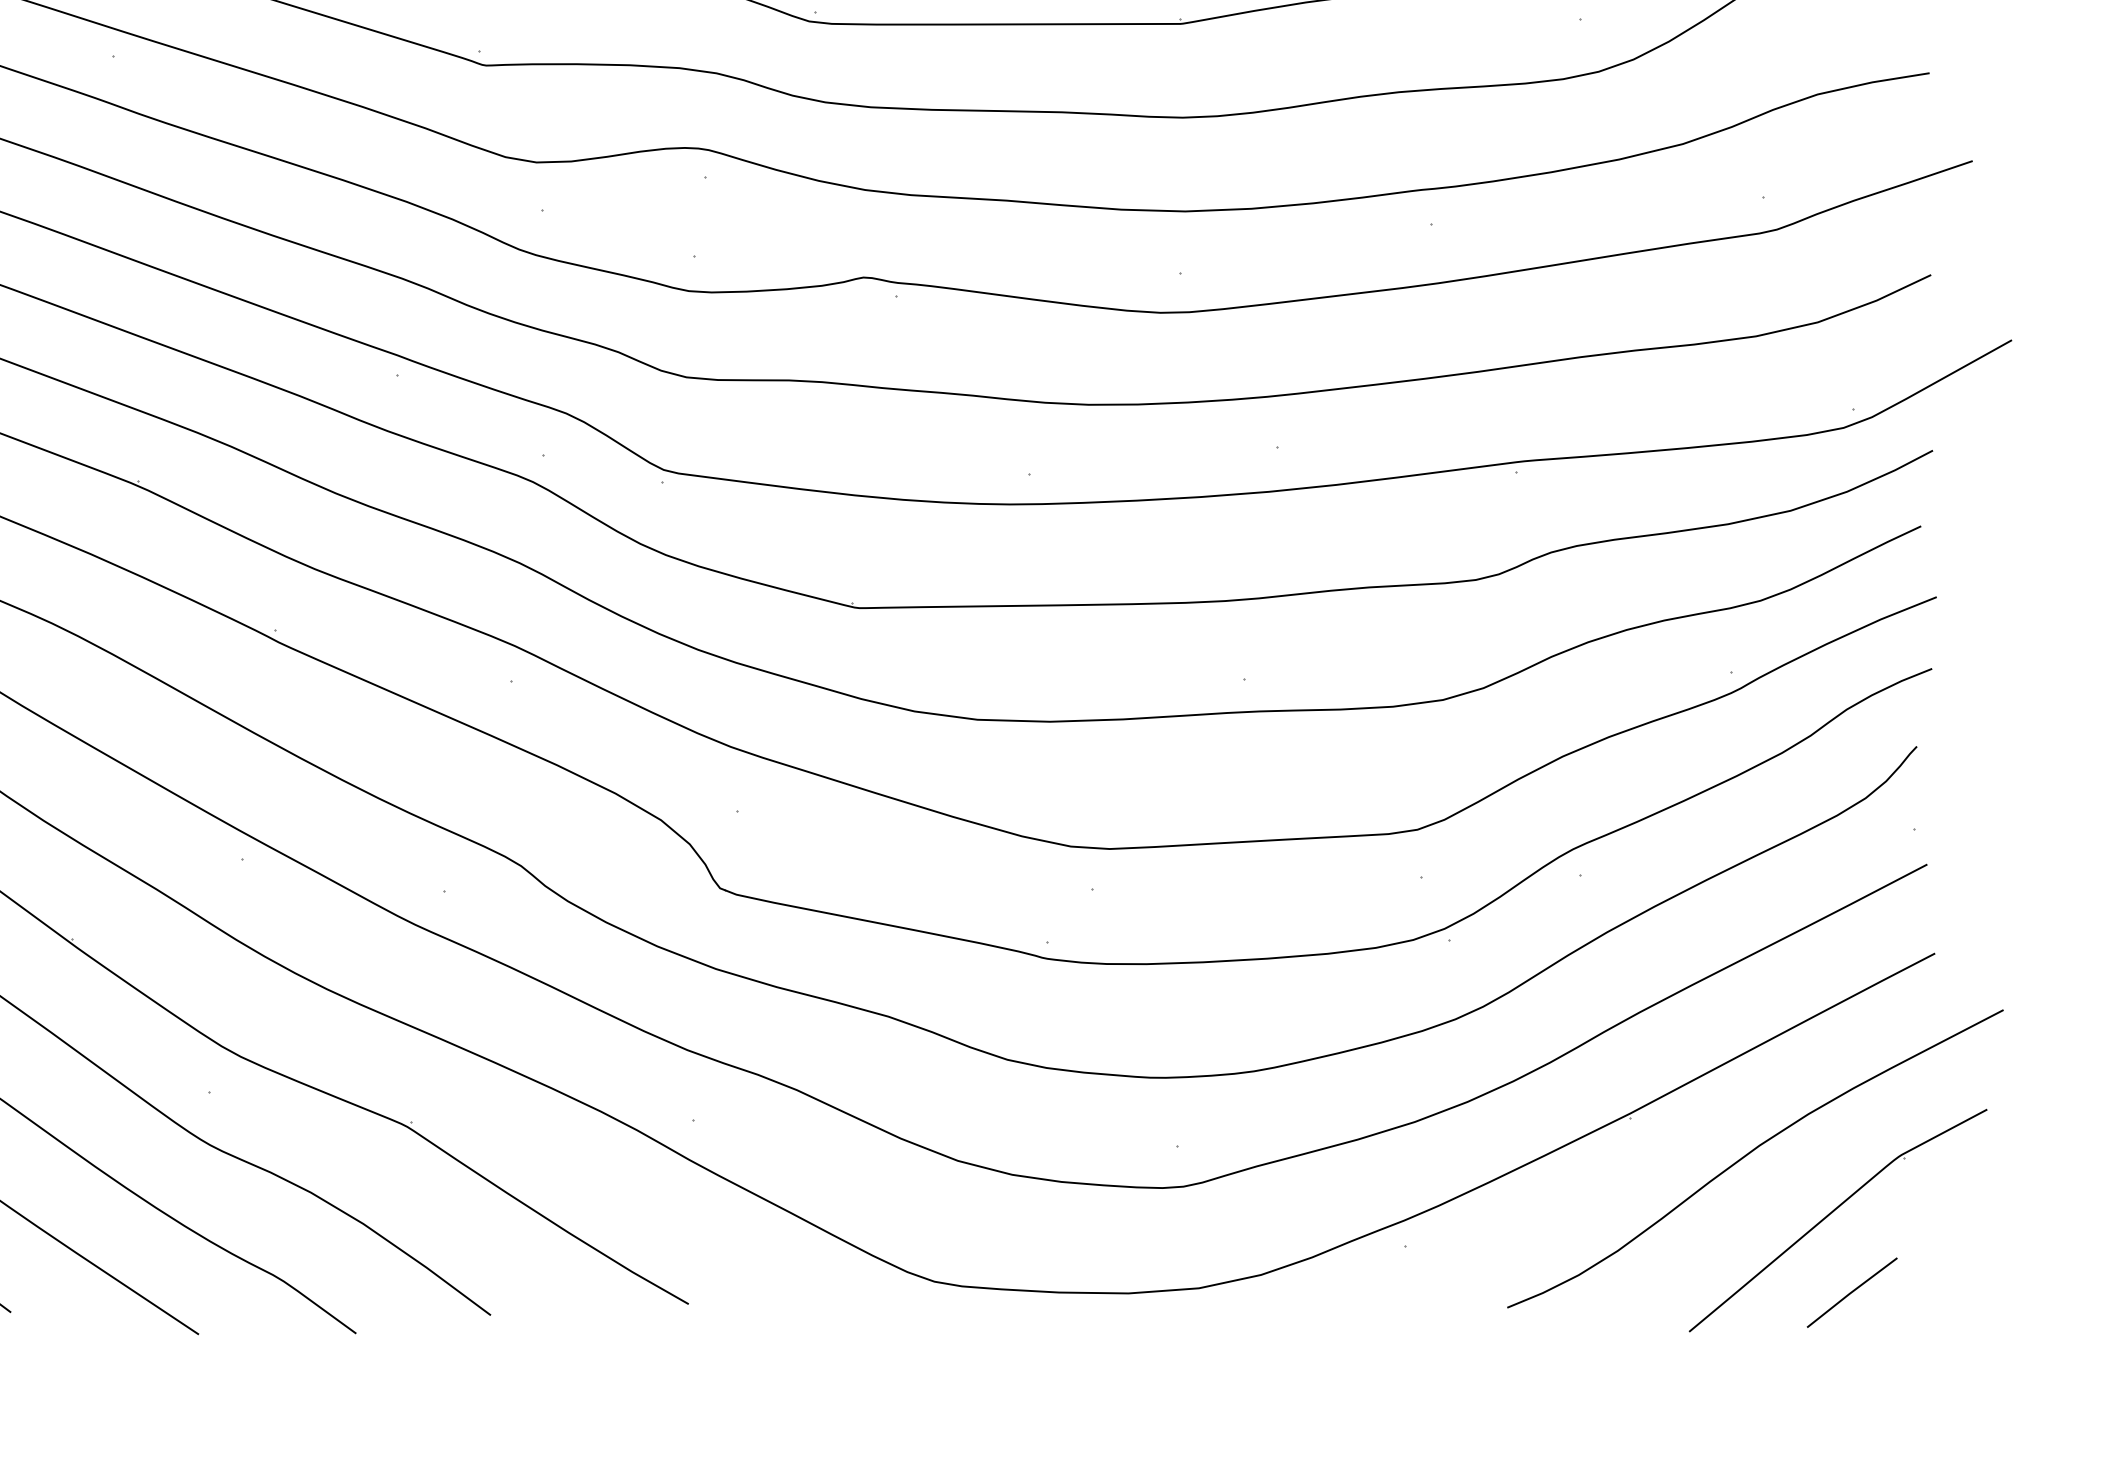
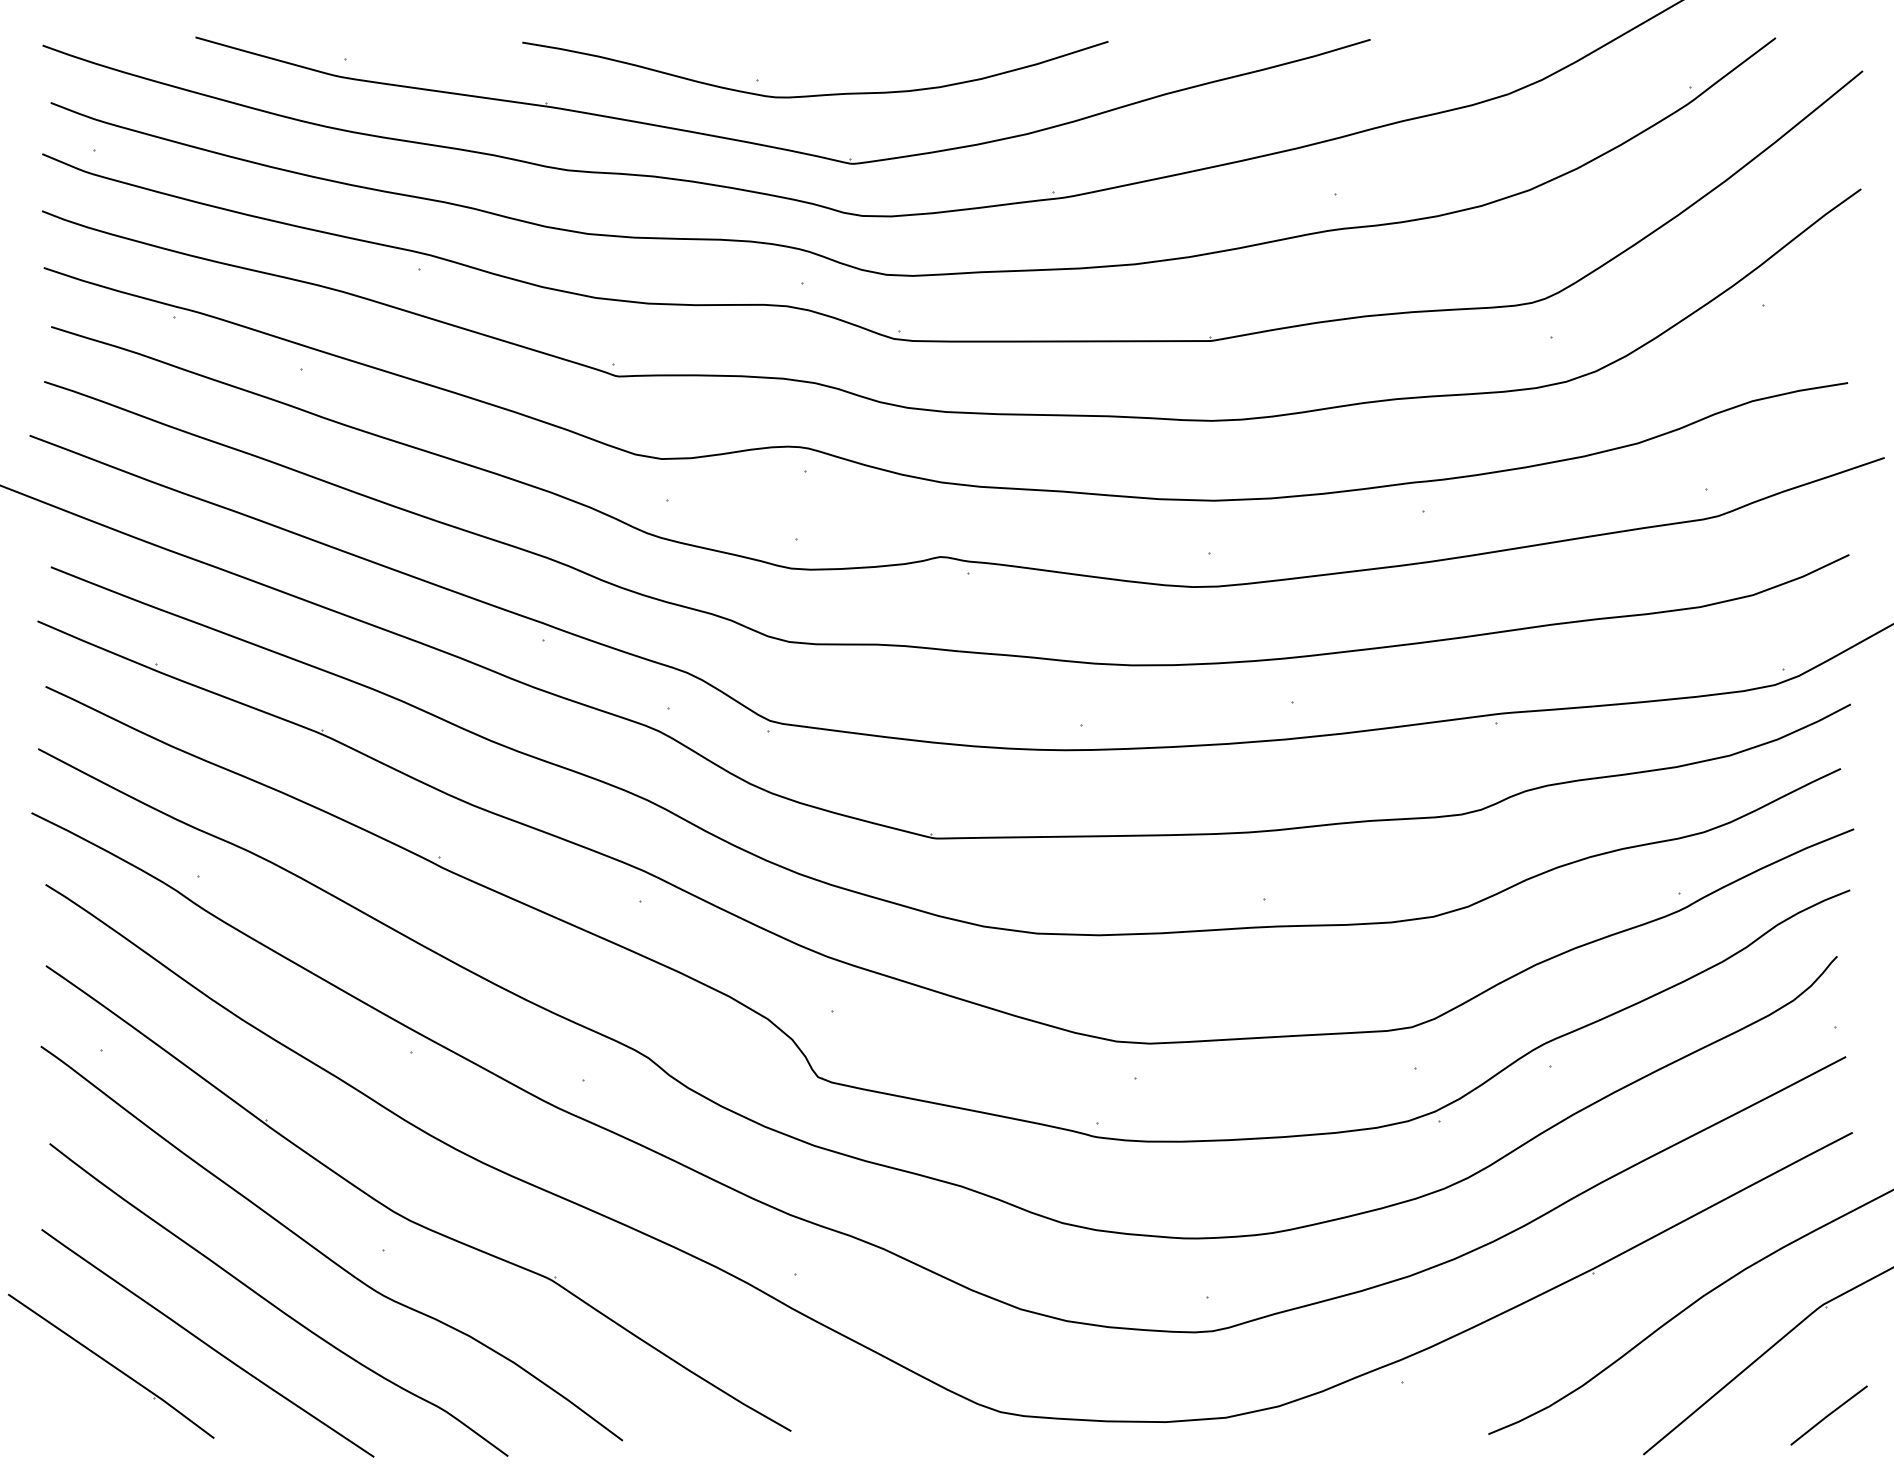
line: (1851, 1292) -> (1828, 1415), moved

